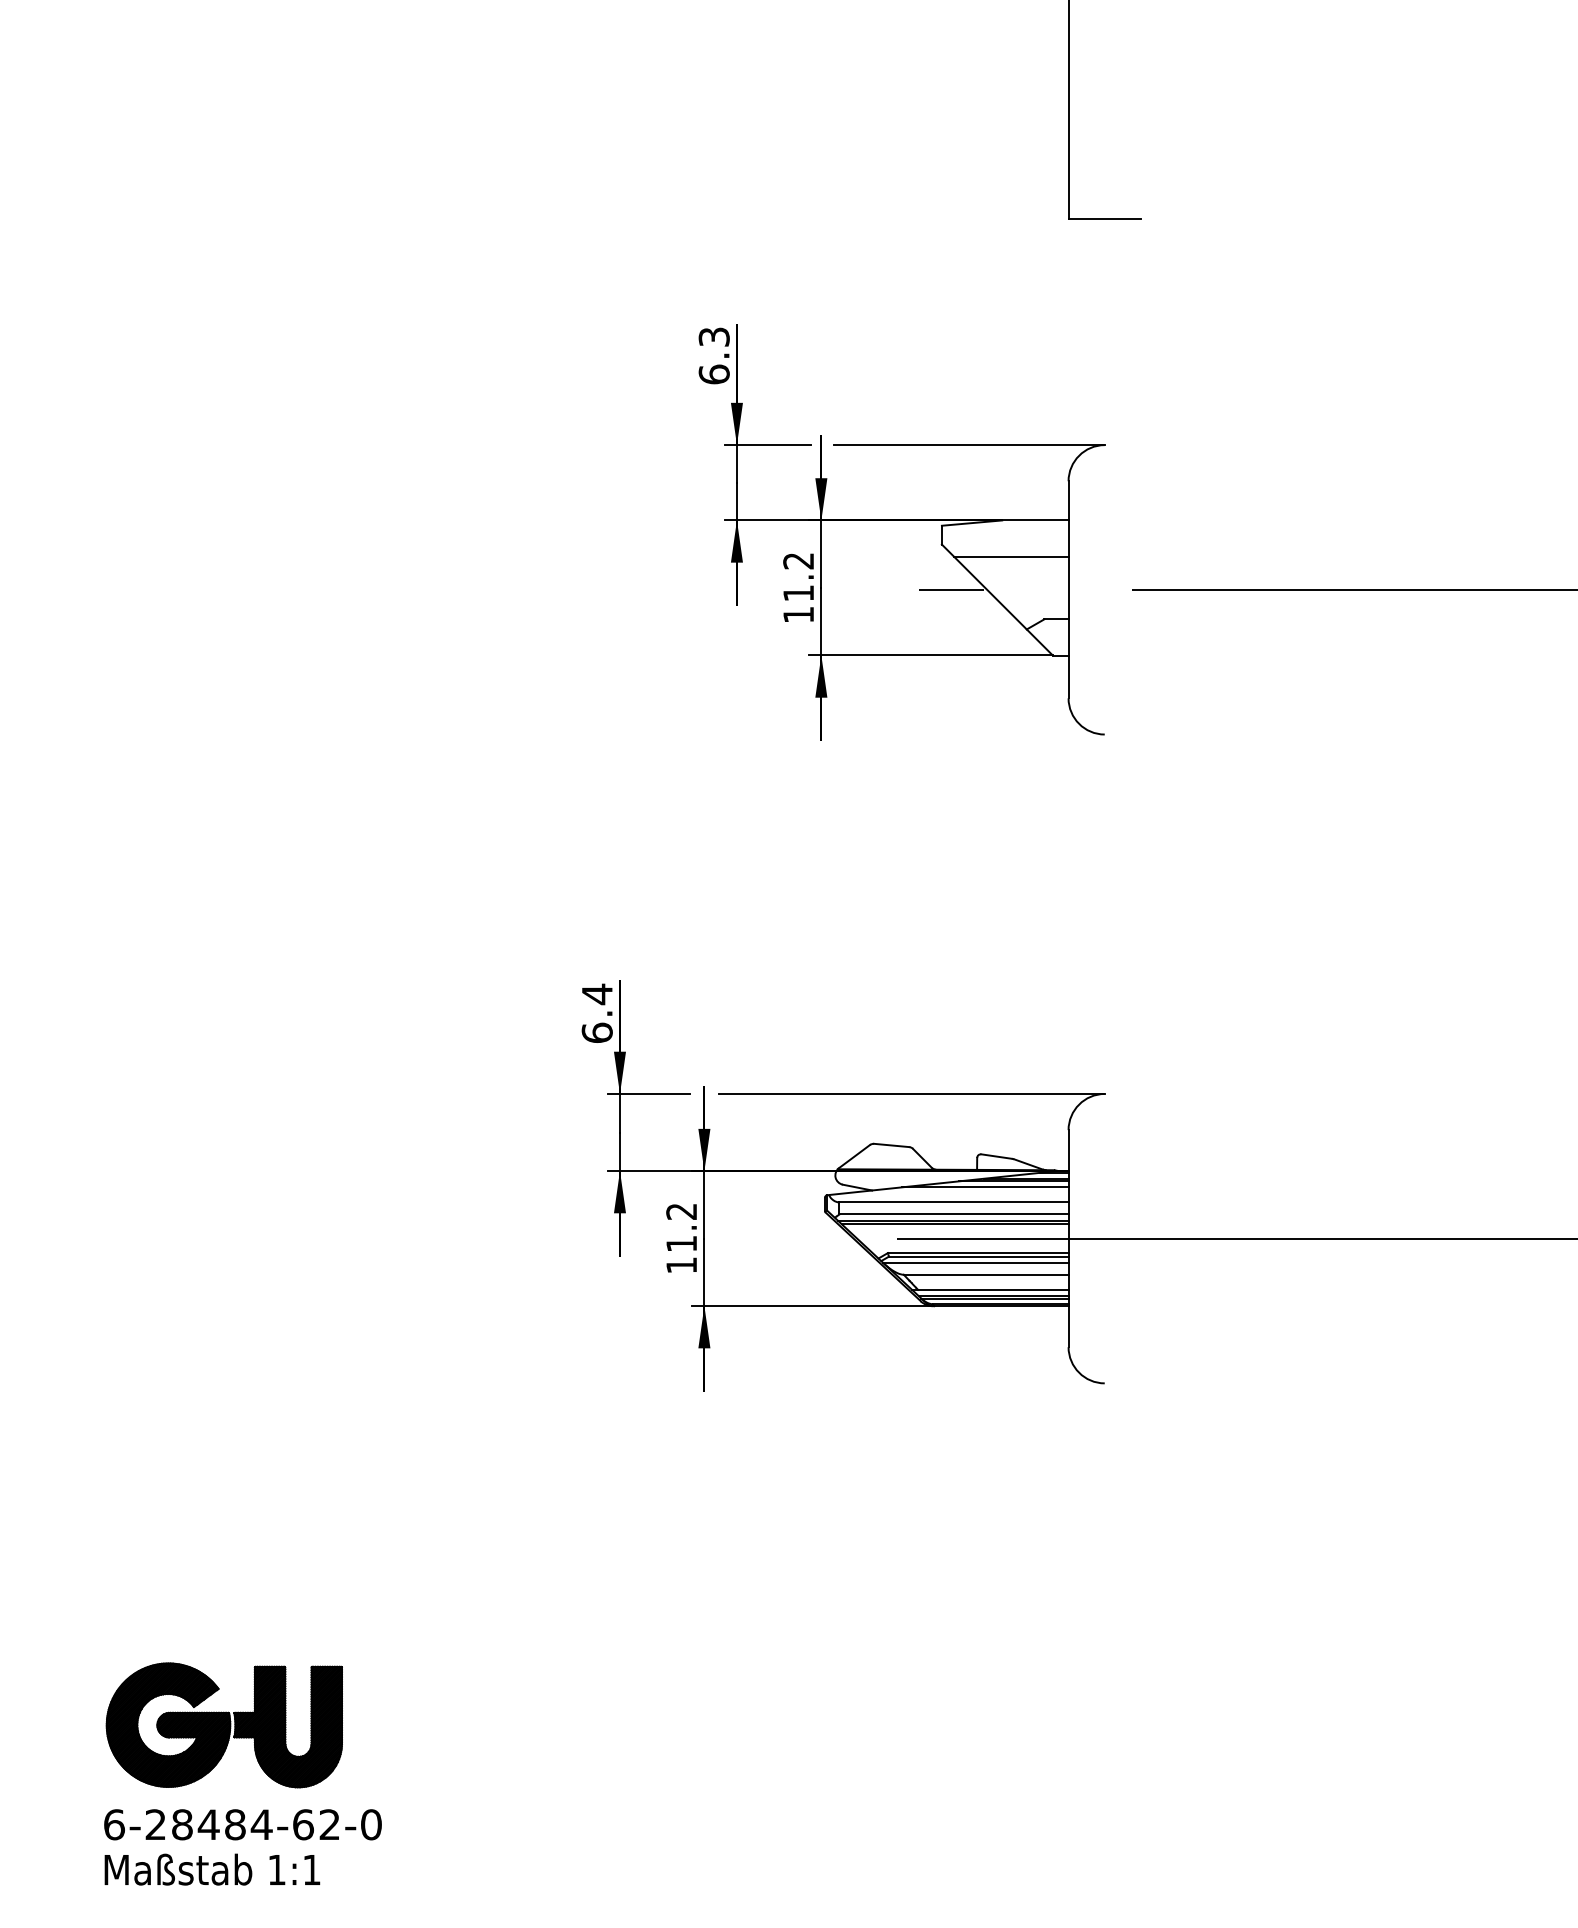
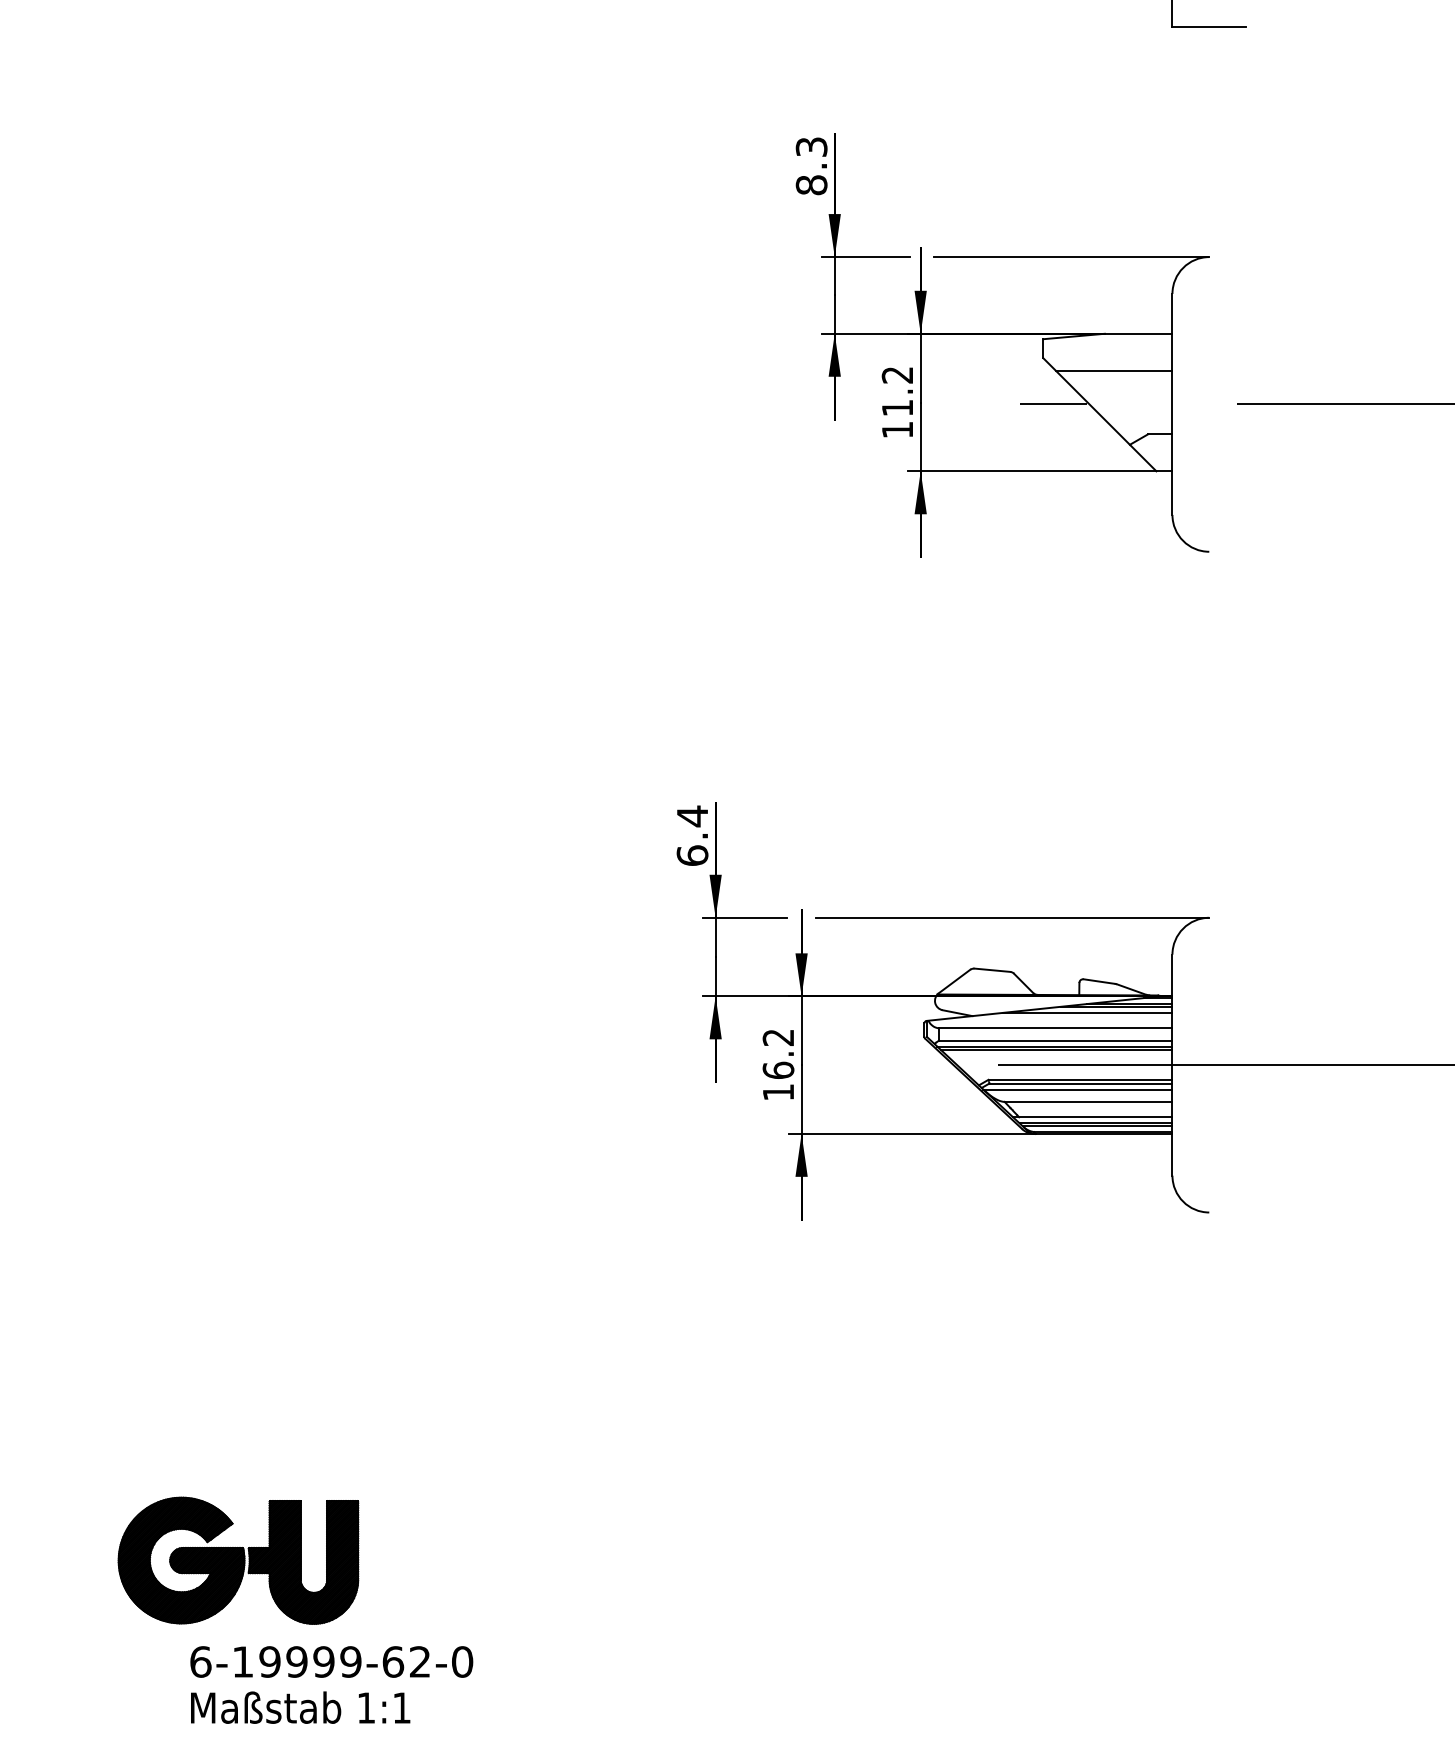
text: (713, 374) -> (810, 185), 6.3 -> 8.3
text: (681, 1243) -> (778, 1070), 11.2 -> 16.2
part: (223, 1725) -> (237, 1560), moved
text: (208, 1824) -> (296, 1661), 6-28484-62-0 -> 6-19999-62-0

